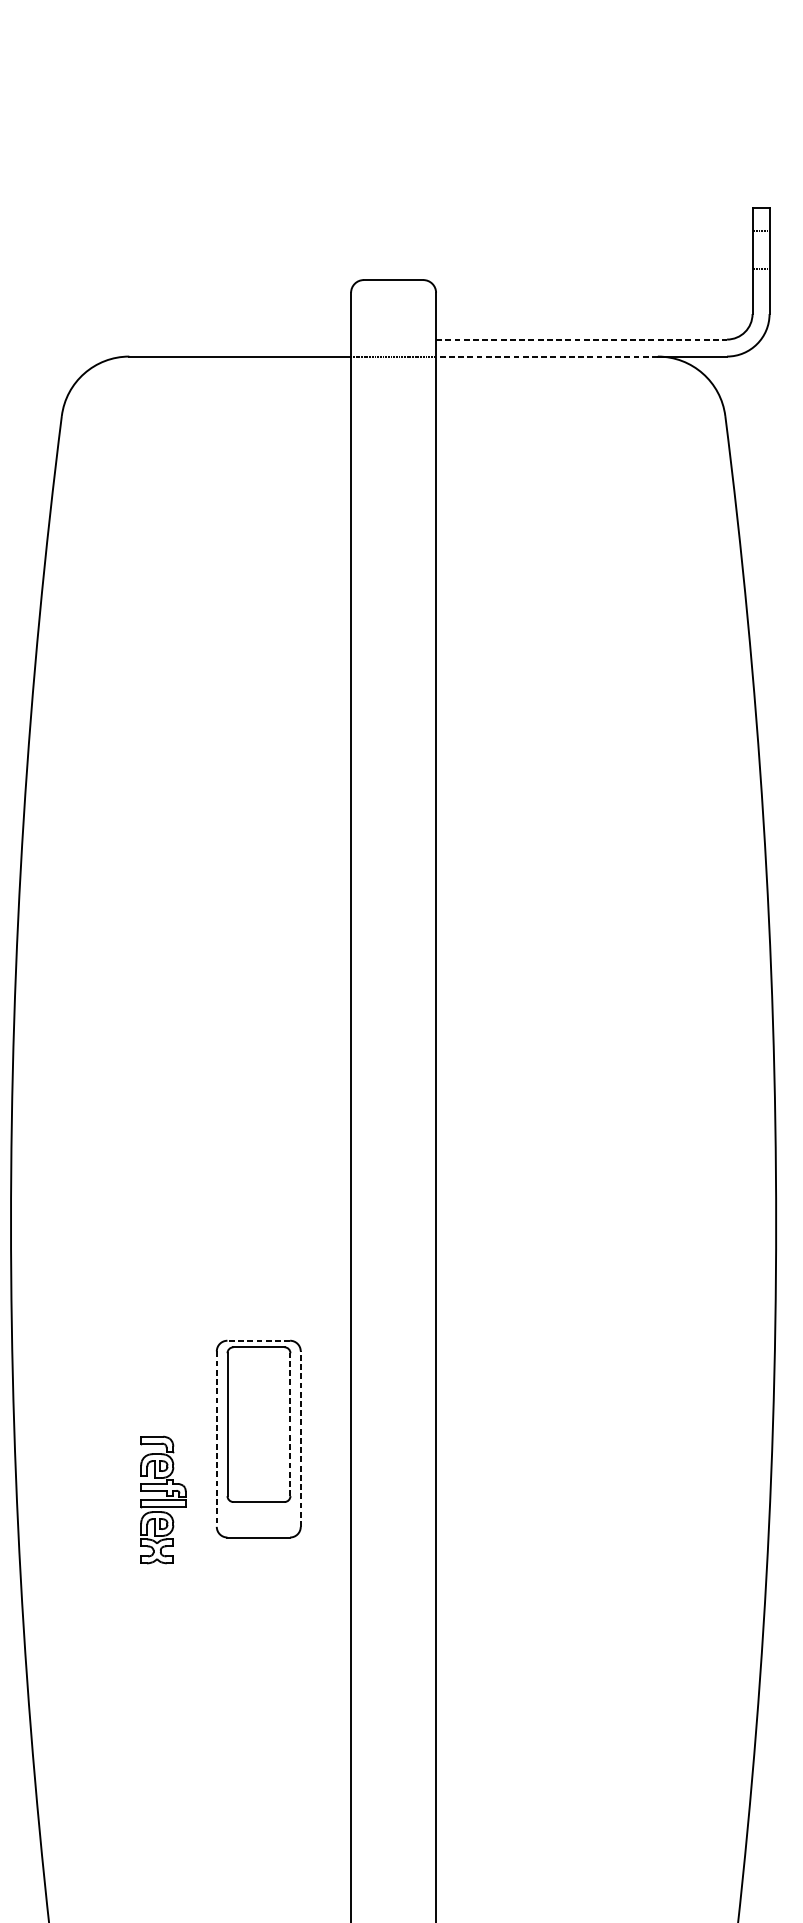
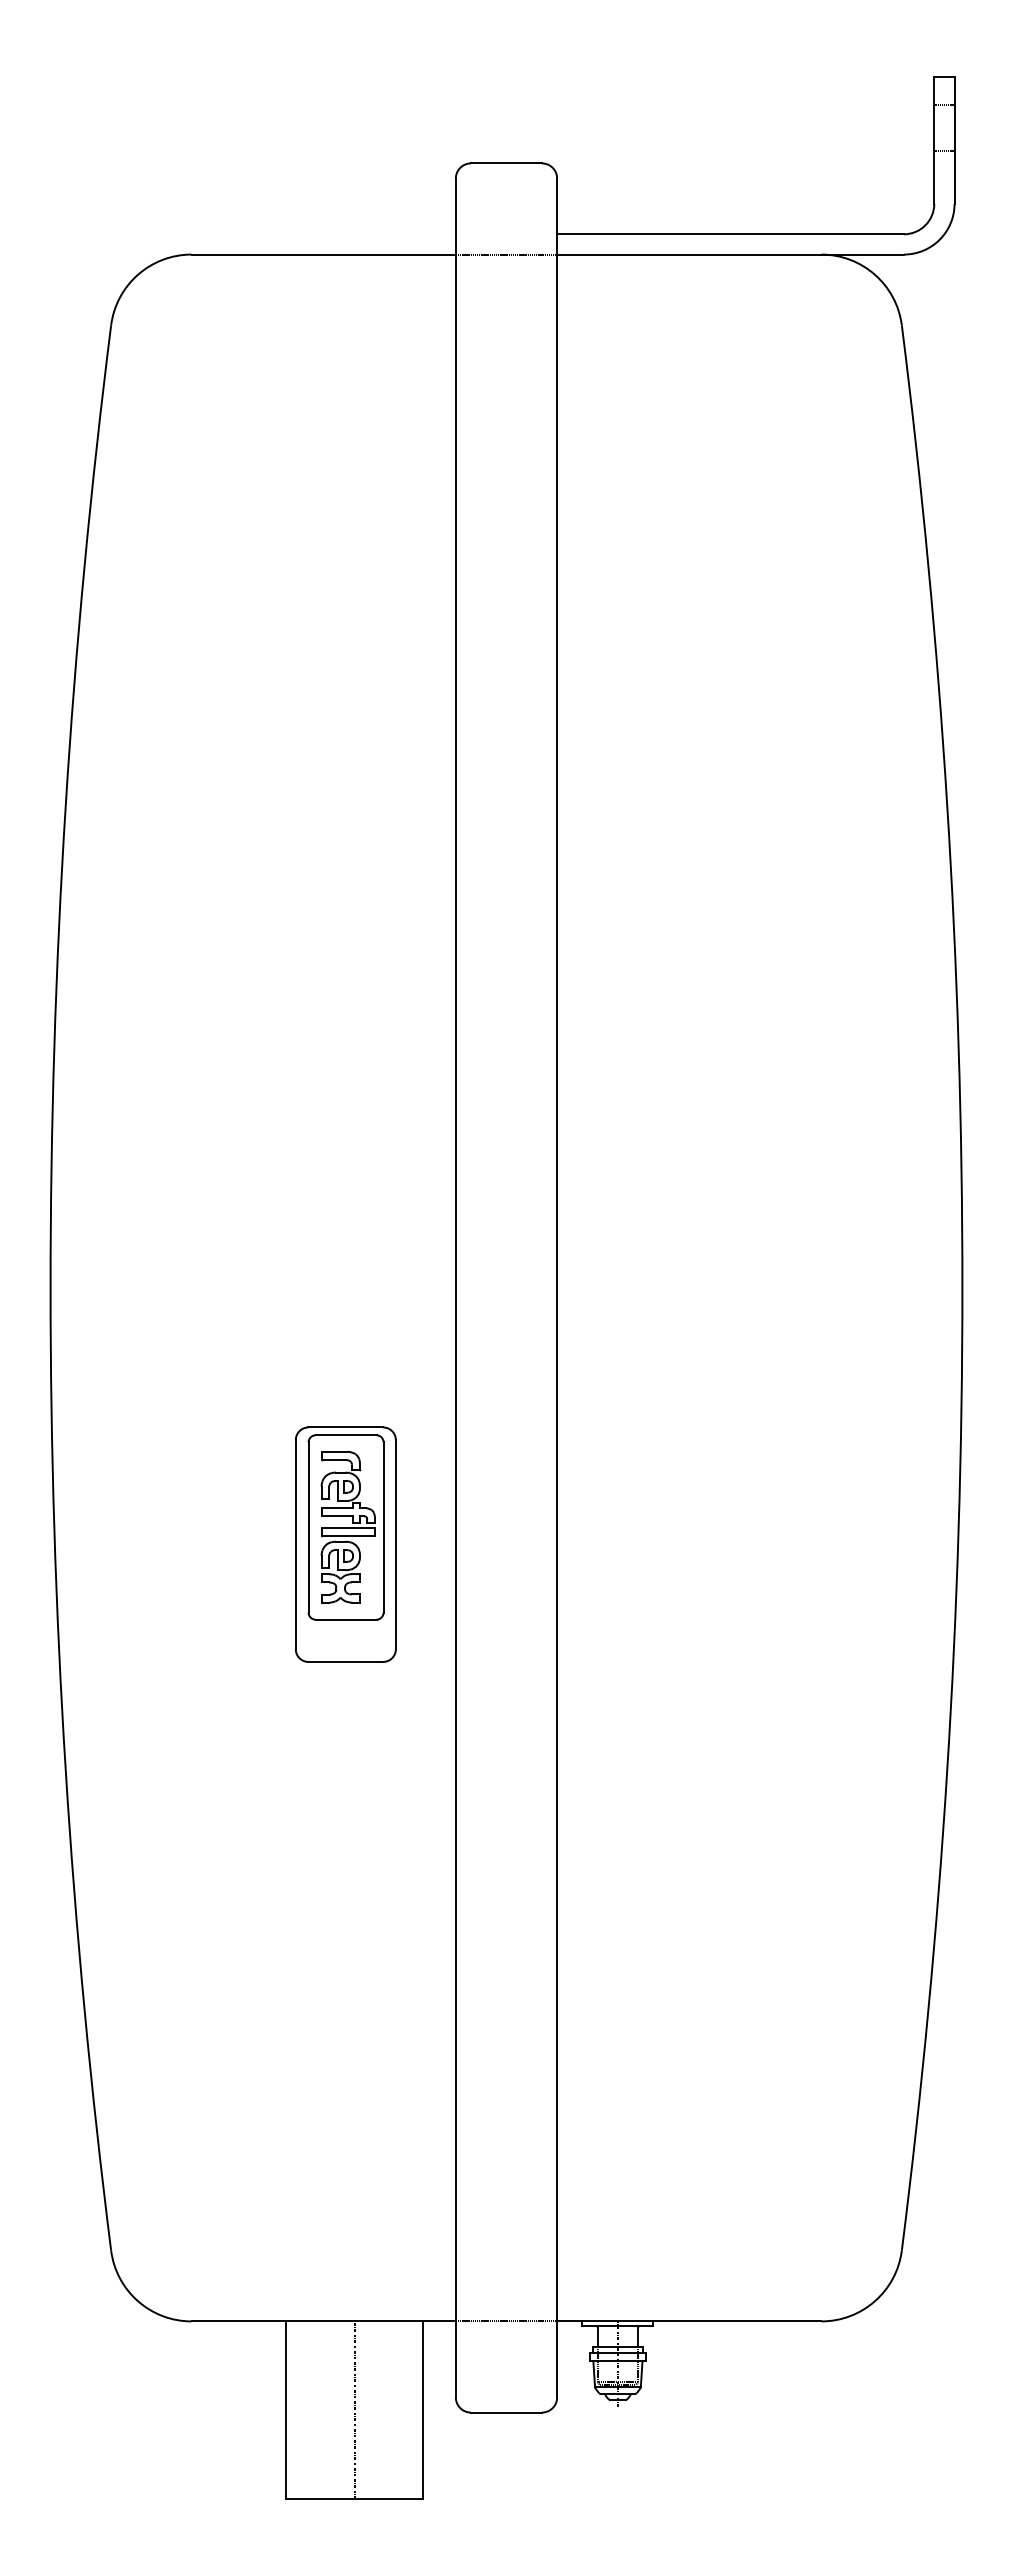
line: (582, 339) -> (731, 234), dashed -> solid
line: (546, 356) -> (688, 254), dashed -> solid
line: (258, 1340) -> (345, 1427), dashed -> solid
line: (290, 1423) -> (383, 1526), dashed -> solid
line: (216, 1438) -> (295, 1544), dashed -> solid
line: (300, 1438) -> (395, 1544), dashed -> solid
part: (162, 1500) -> (347, 1527), moved

